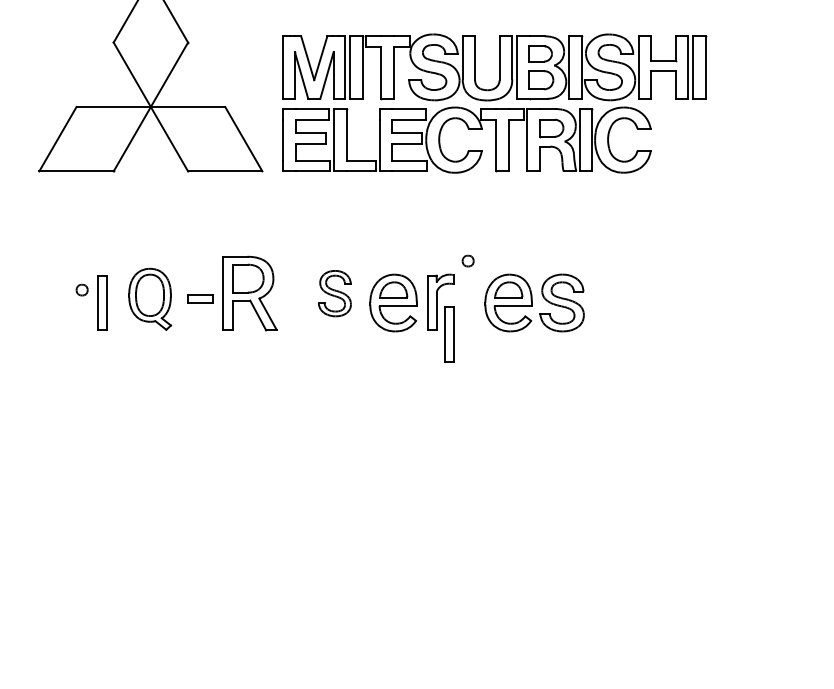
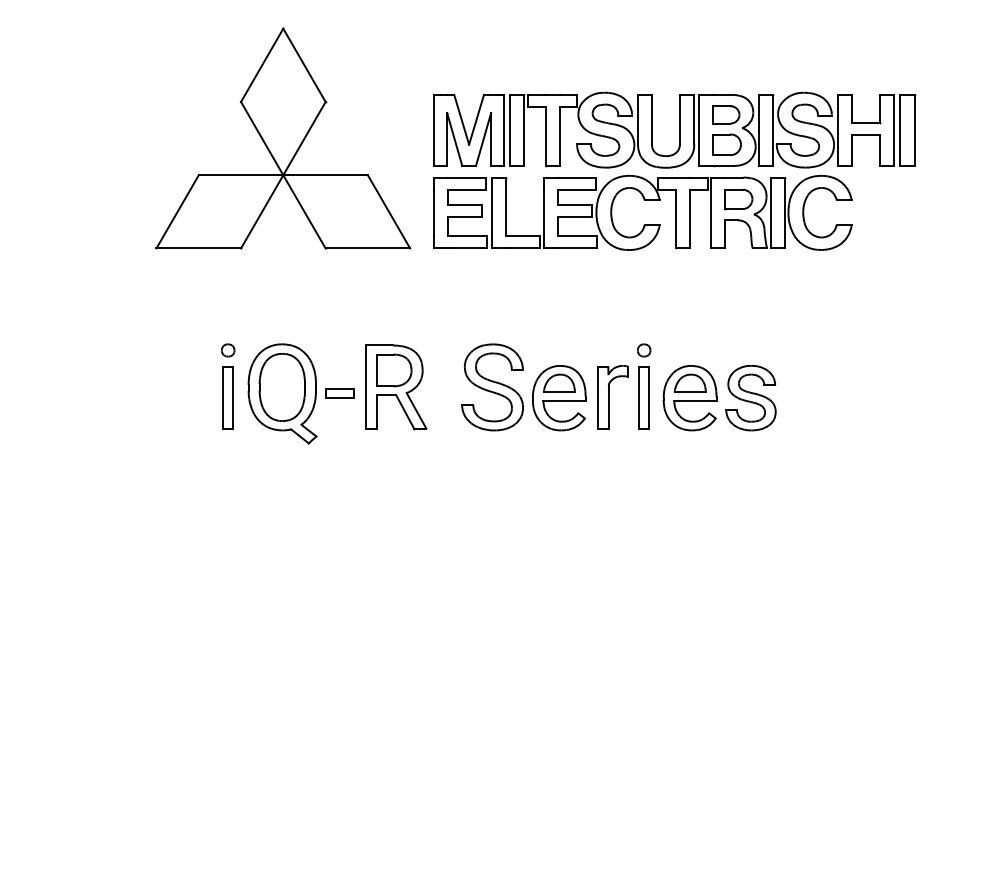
part: (82, 290) -> (228, 350), moved
part: (334, 293) -> (492, 387), size x1.67
part: (150, 298) -> (282, 393), size x1.43
part: (449, 334) -> (643, 397), moved

